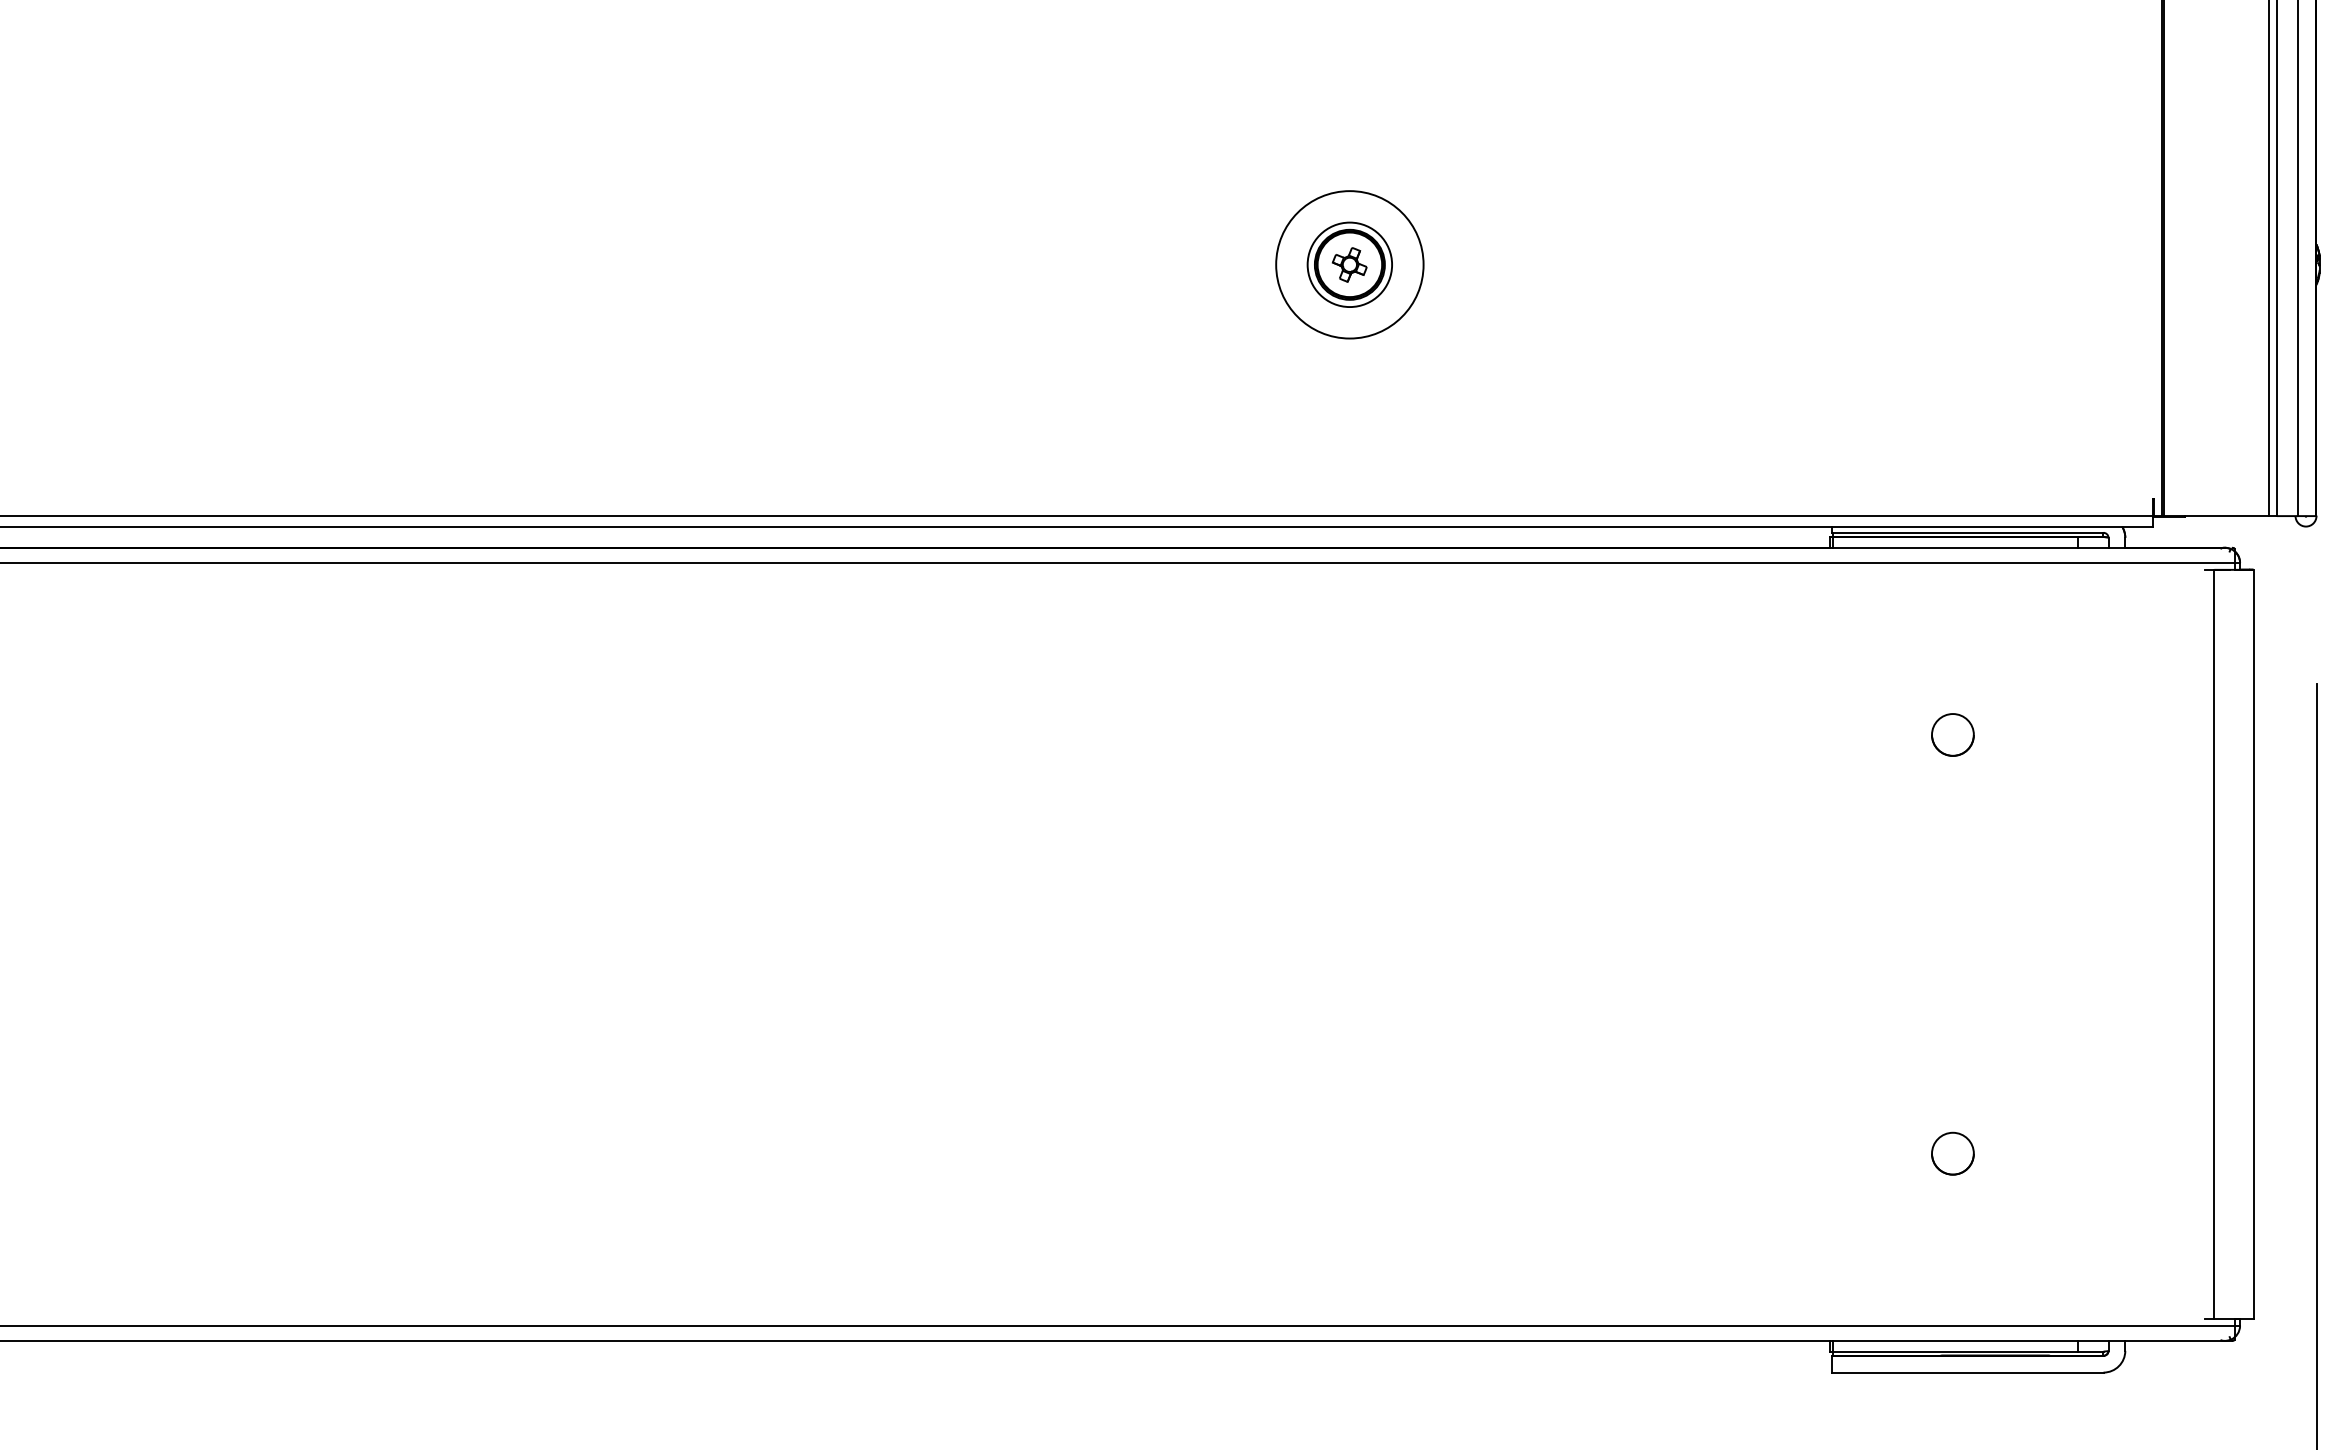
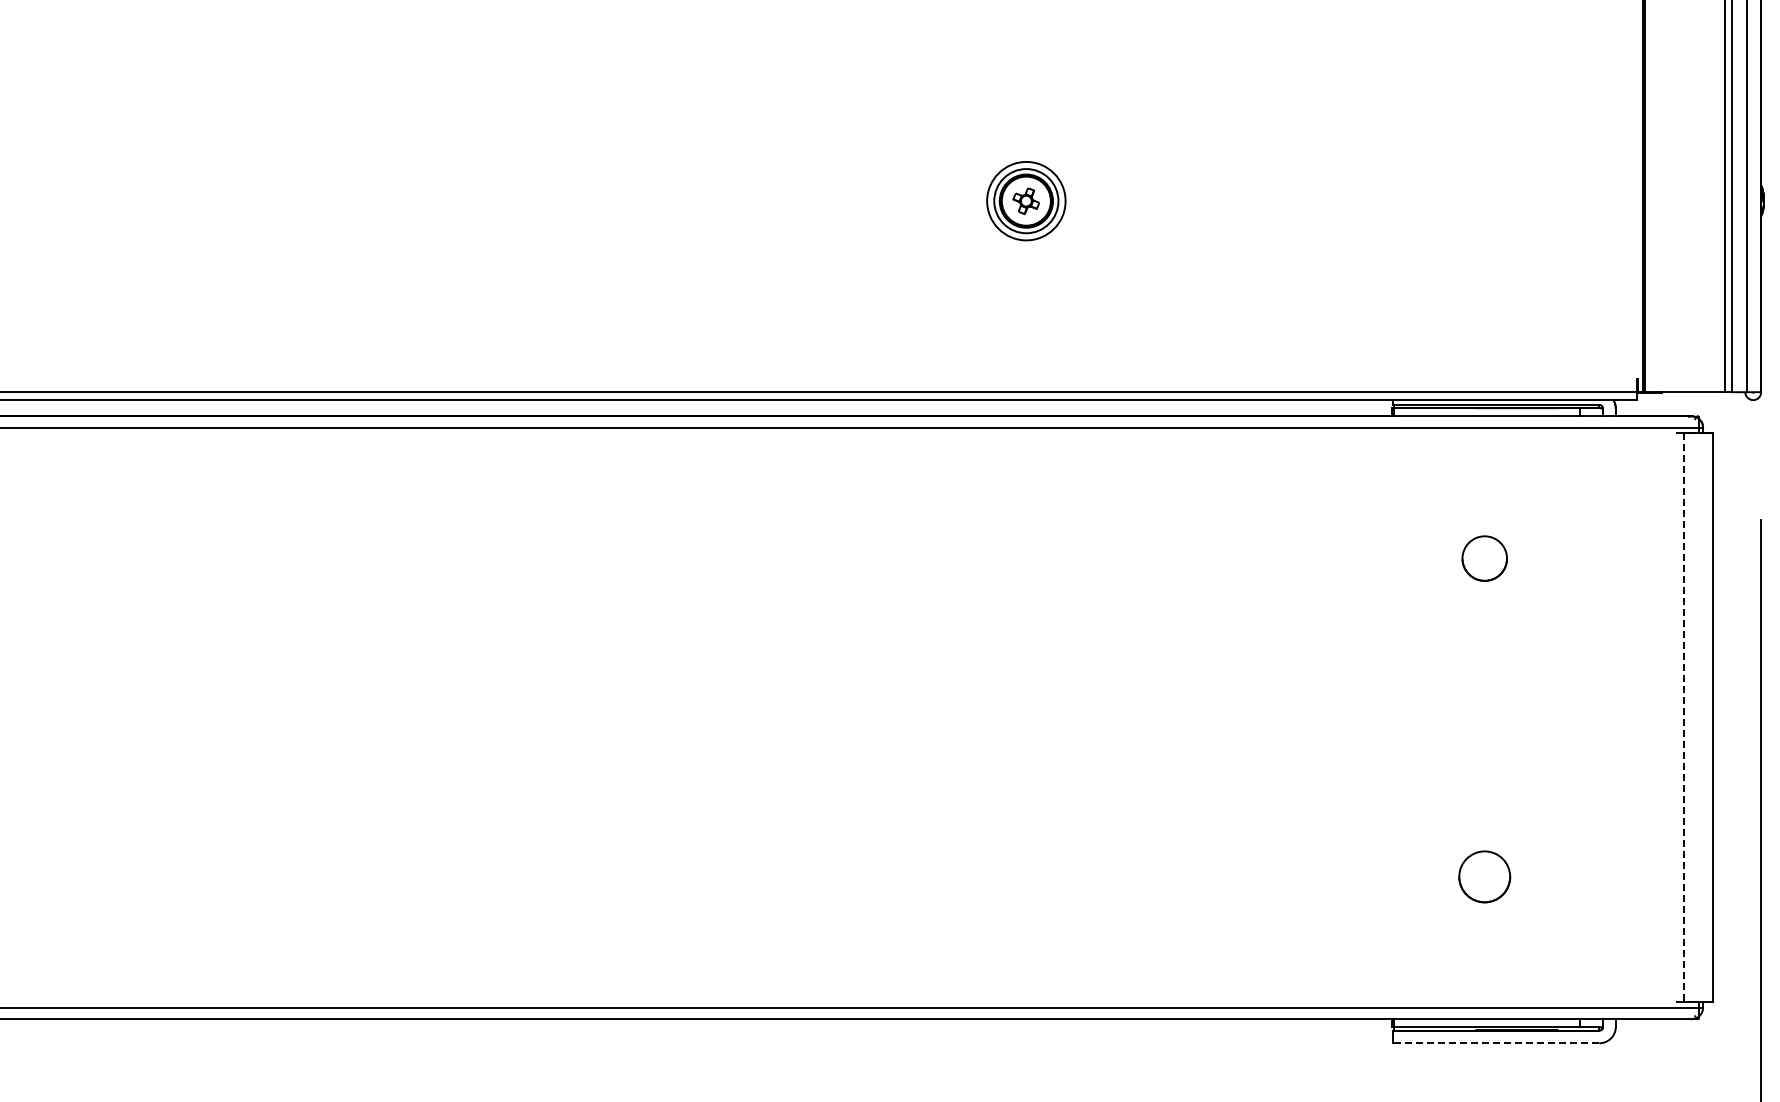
circle: (1350, 265) -> (1026, 201), size x0.7
part: (1952, 734) -> (1484, 558), size x1.4
line: (2214, 944) -> (1683, 717), solid -> dashed
circle: (1952, 1153) -> (1484, 876), size x1.6
line: (1966, 1372) -> (1495, 1043), solid -> dashed

